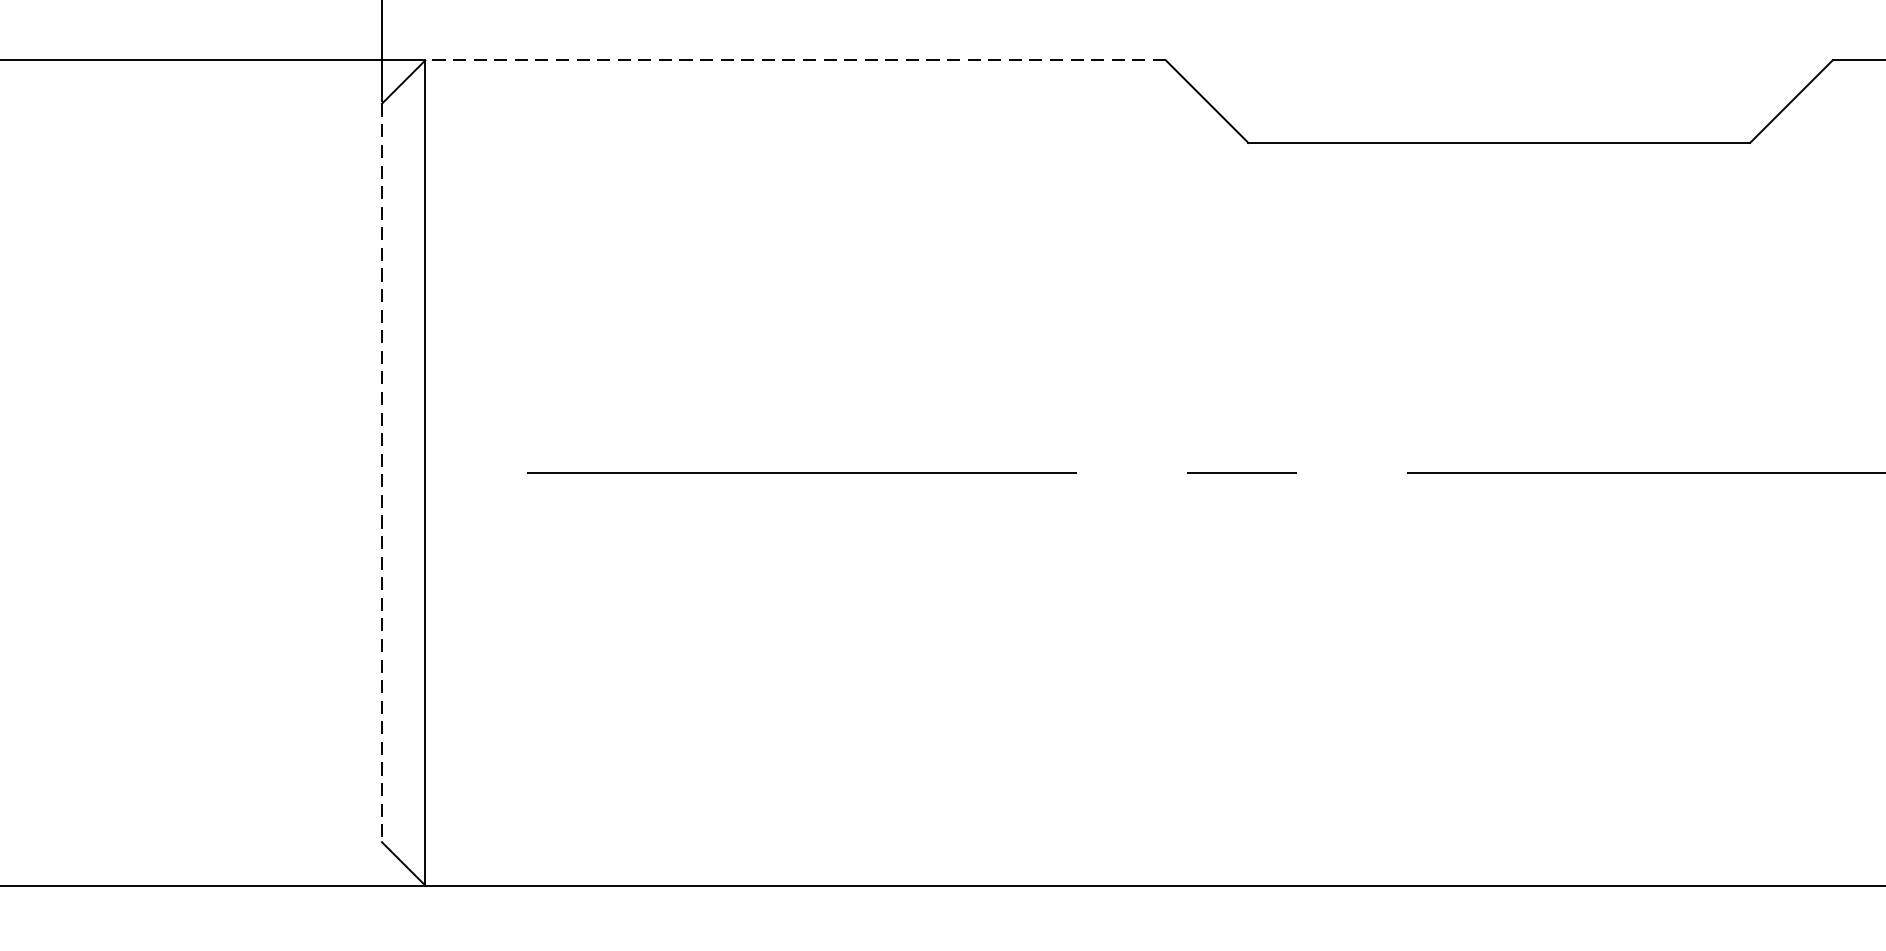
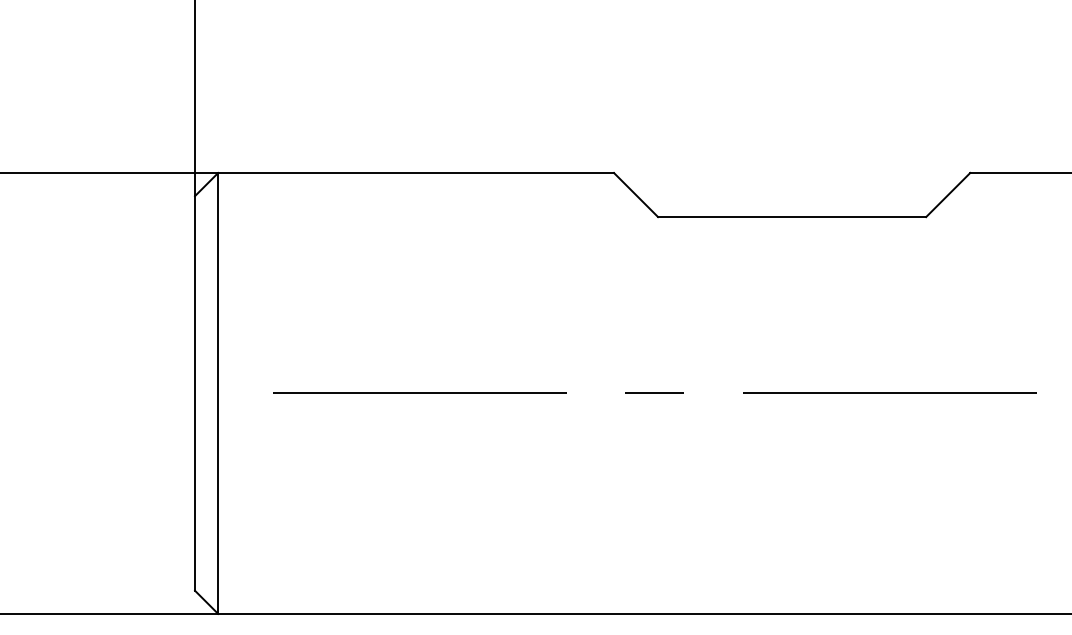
line: (796, 59) -> (416, 172), dashed -> solid
line: (382, 473) -> (195, 393), dashed -> solid

